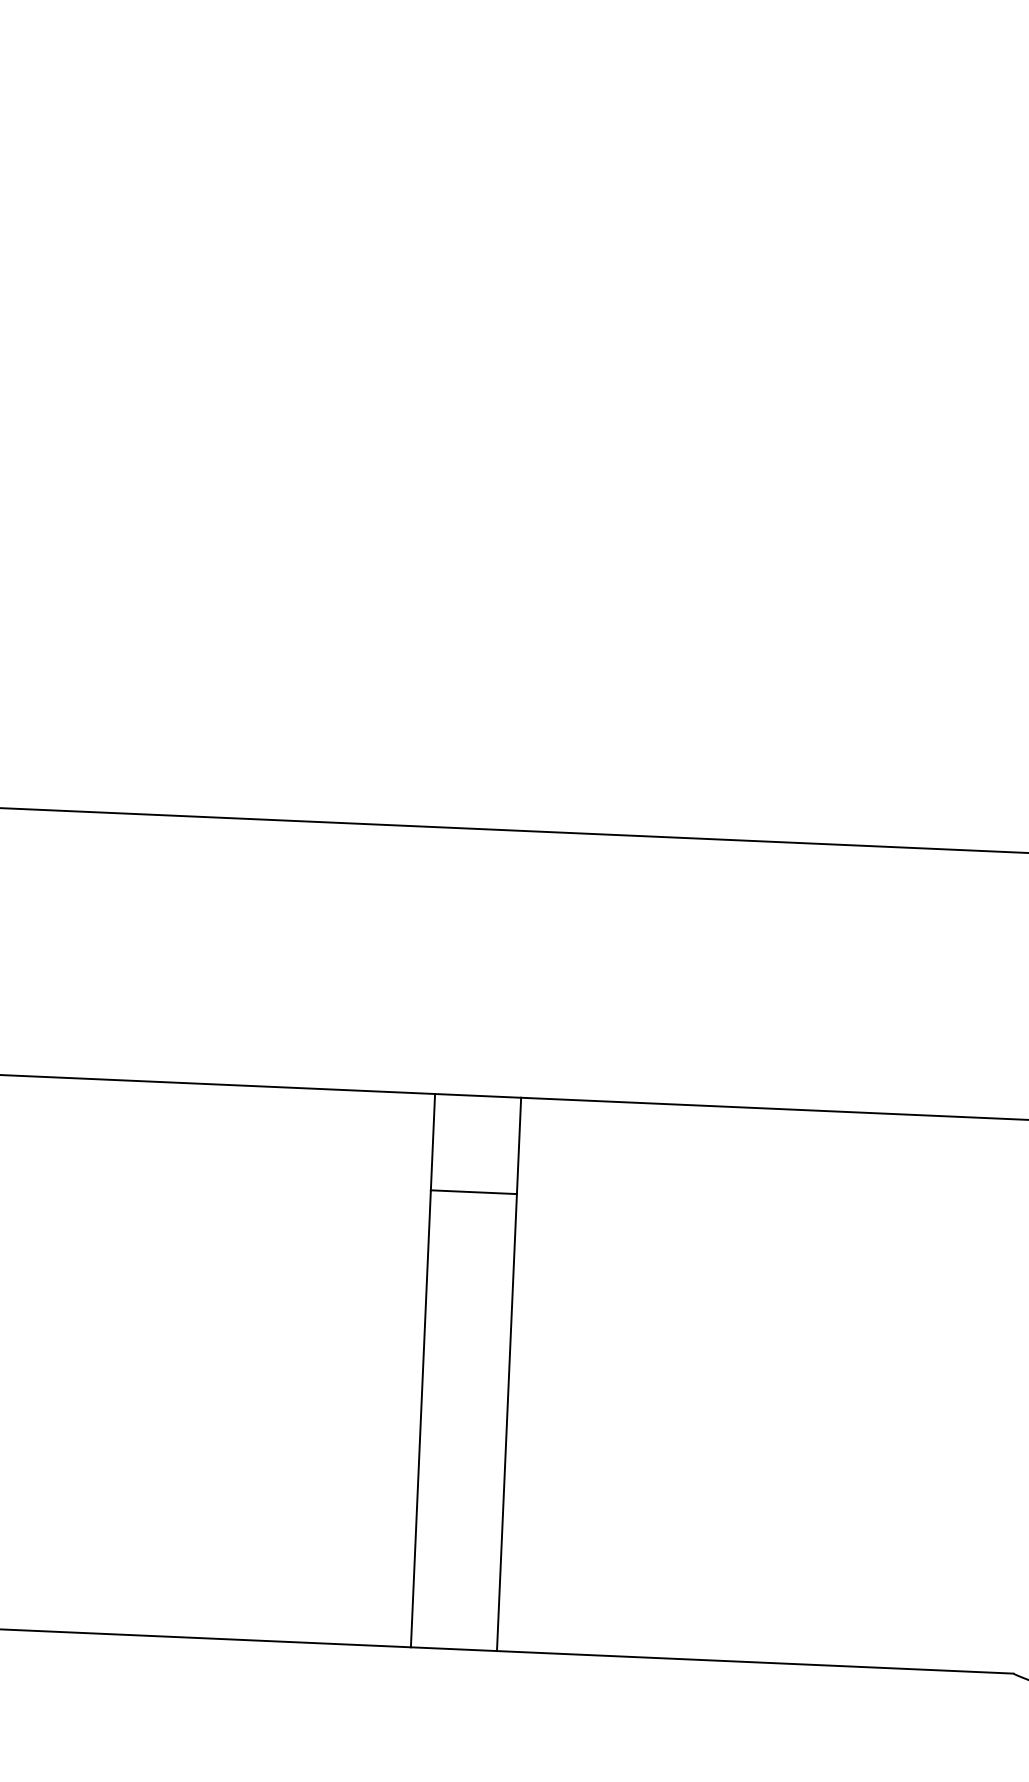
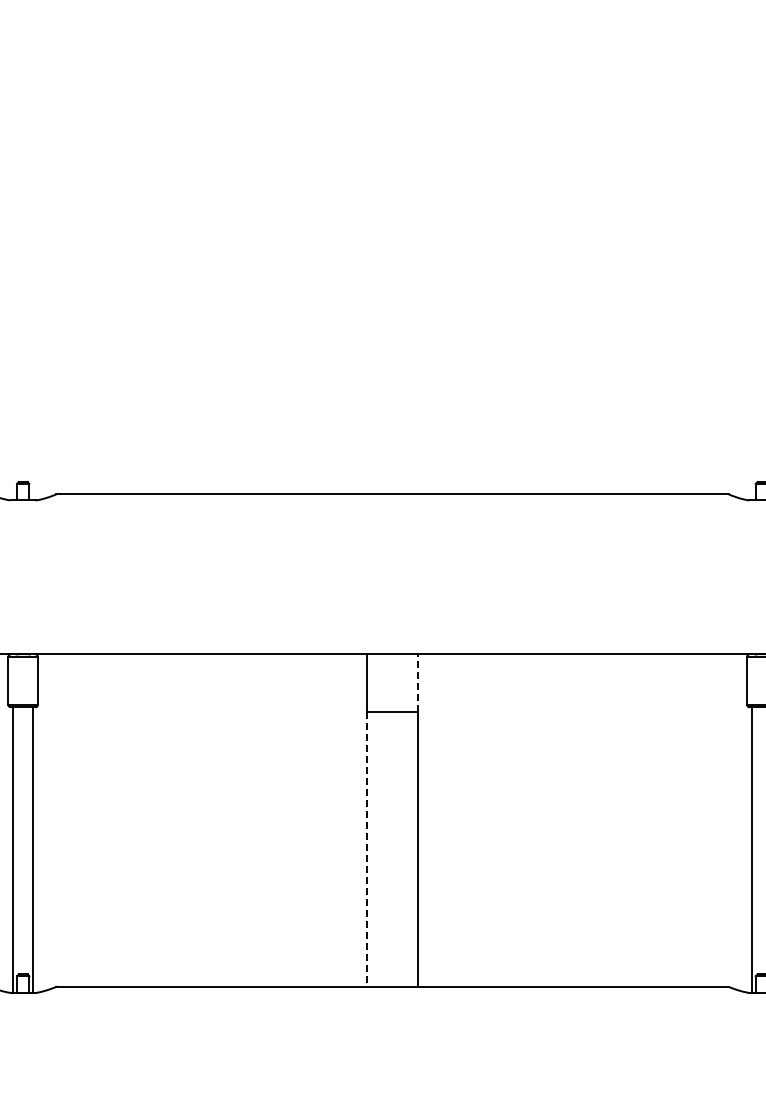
line: (519, 1146) -> (418, 683), solid -> dashed
line: (420, 1420) -> (366, 850), solid -> dashed

